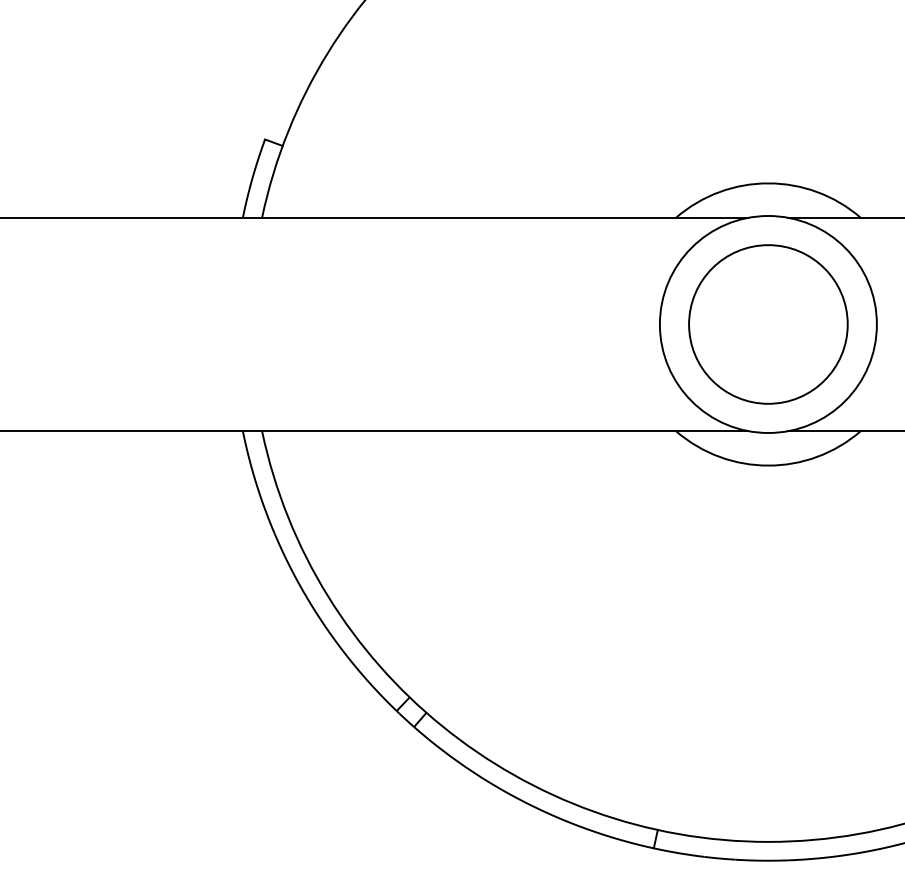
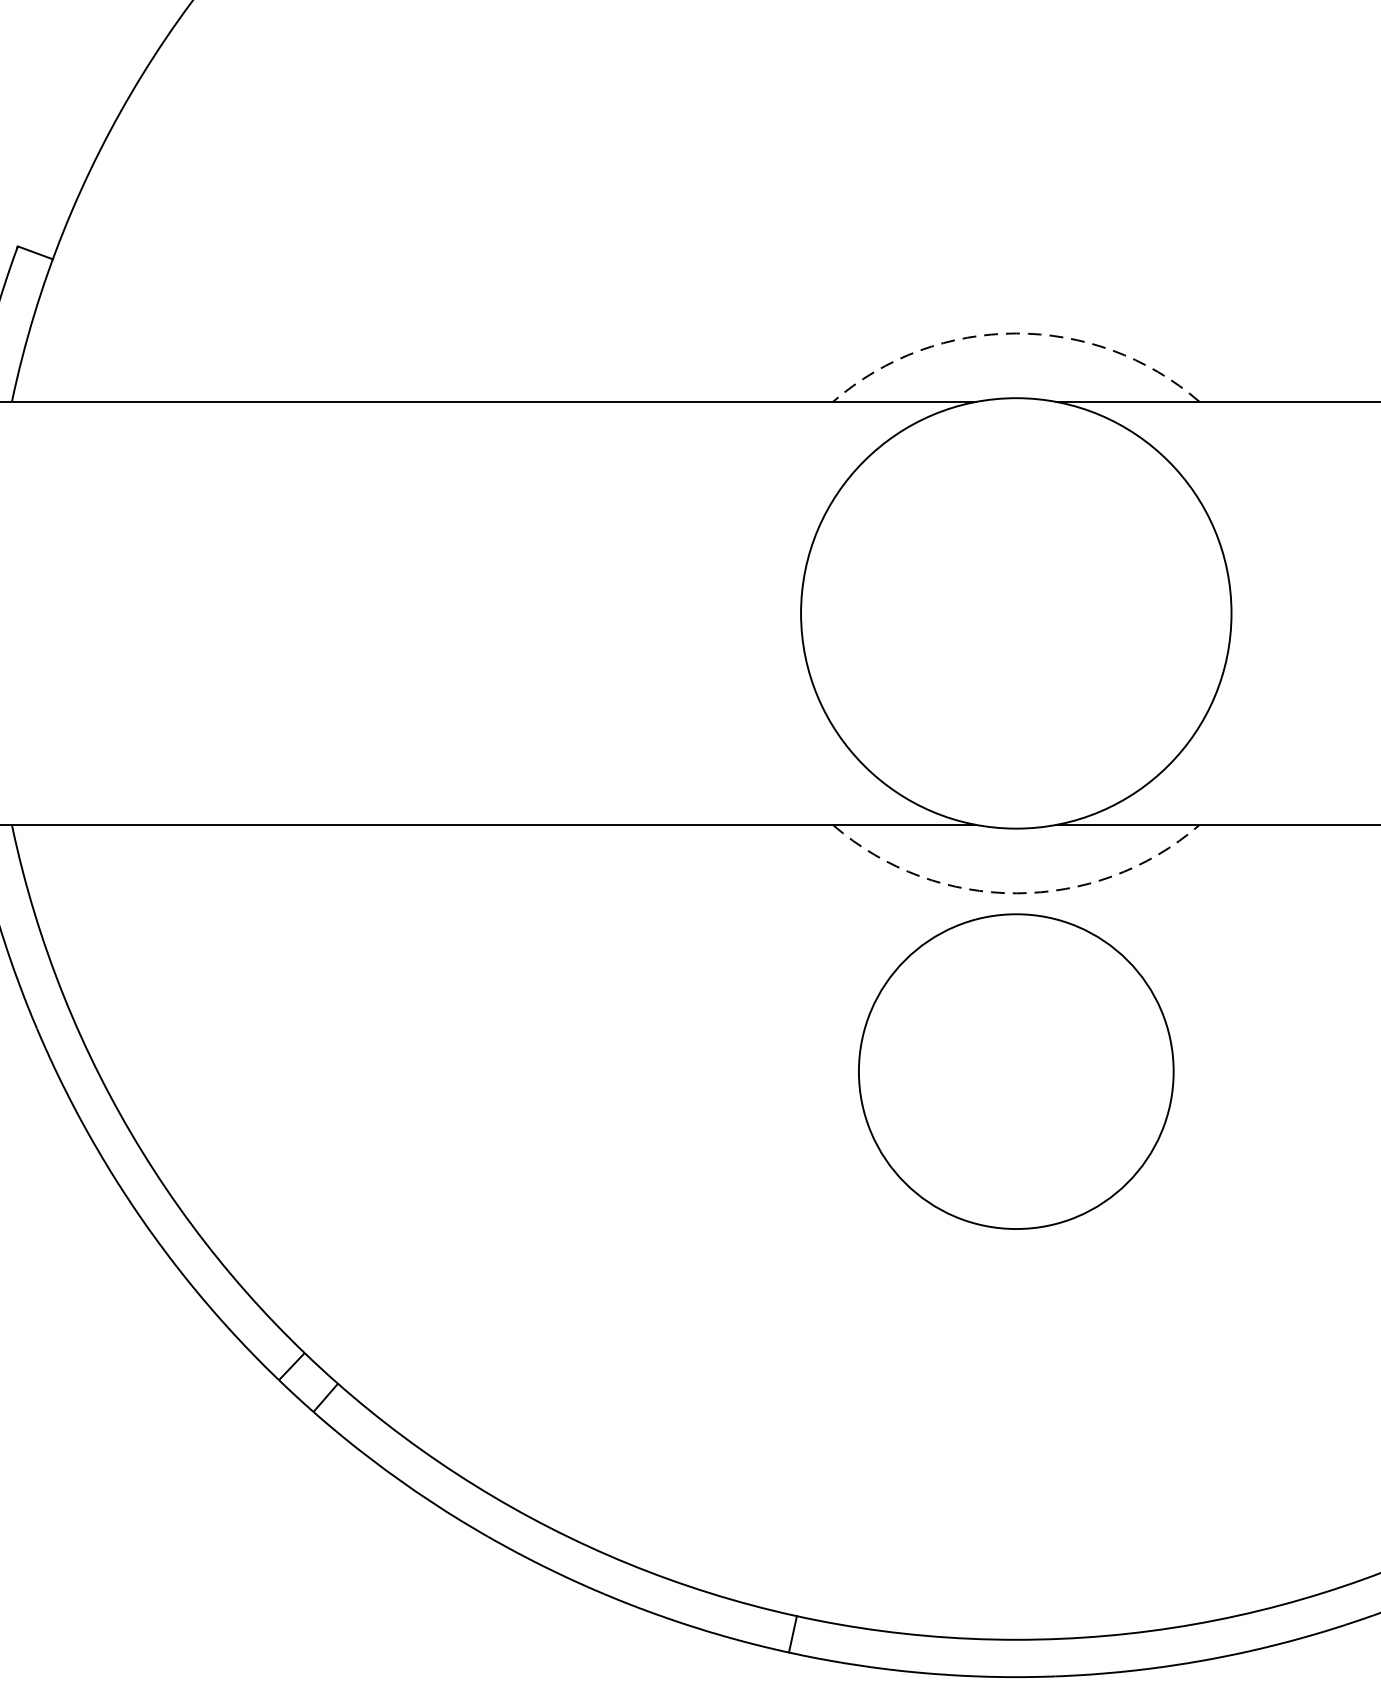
arc: (768, 183) -> (1016, 333), solid -> dashed
circle: (768, 324) -> (1016, 1071), moved
arc: (768, 465) -> (1016, 893), solid -> dashed

